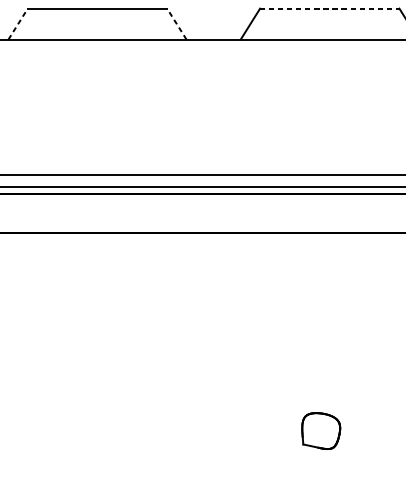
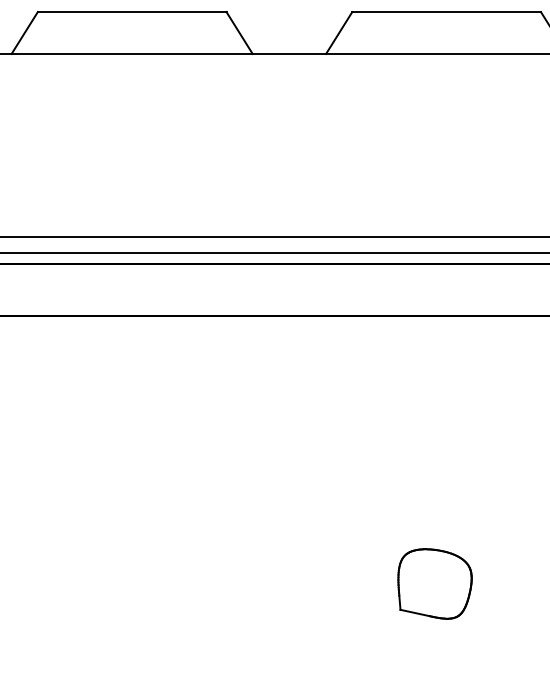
line: (330, 8) -> (447, 12), dashed -> solid
line: (17, 24) -> (24, 33), dashed -> solid
line: (176, 24) -> (239, 33), dashed -> solid
part: (320, 430) -> (434, 583), size x1.43

